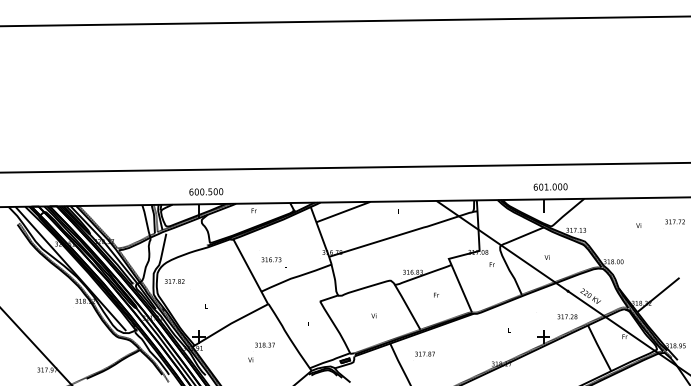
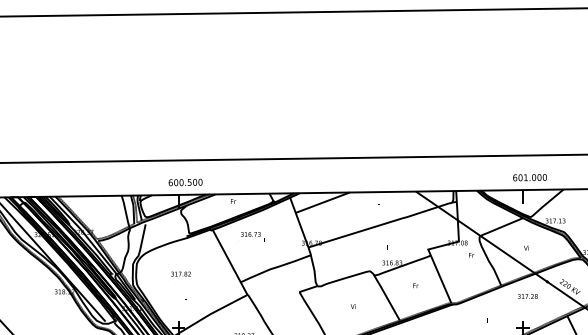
text: (273, 262) -> (252, 237), moved
text: (174, 281) -> (180, 274), moved
text: (567, 316) -> (527, 296), moved

